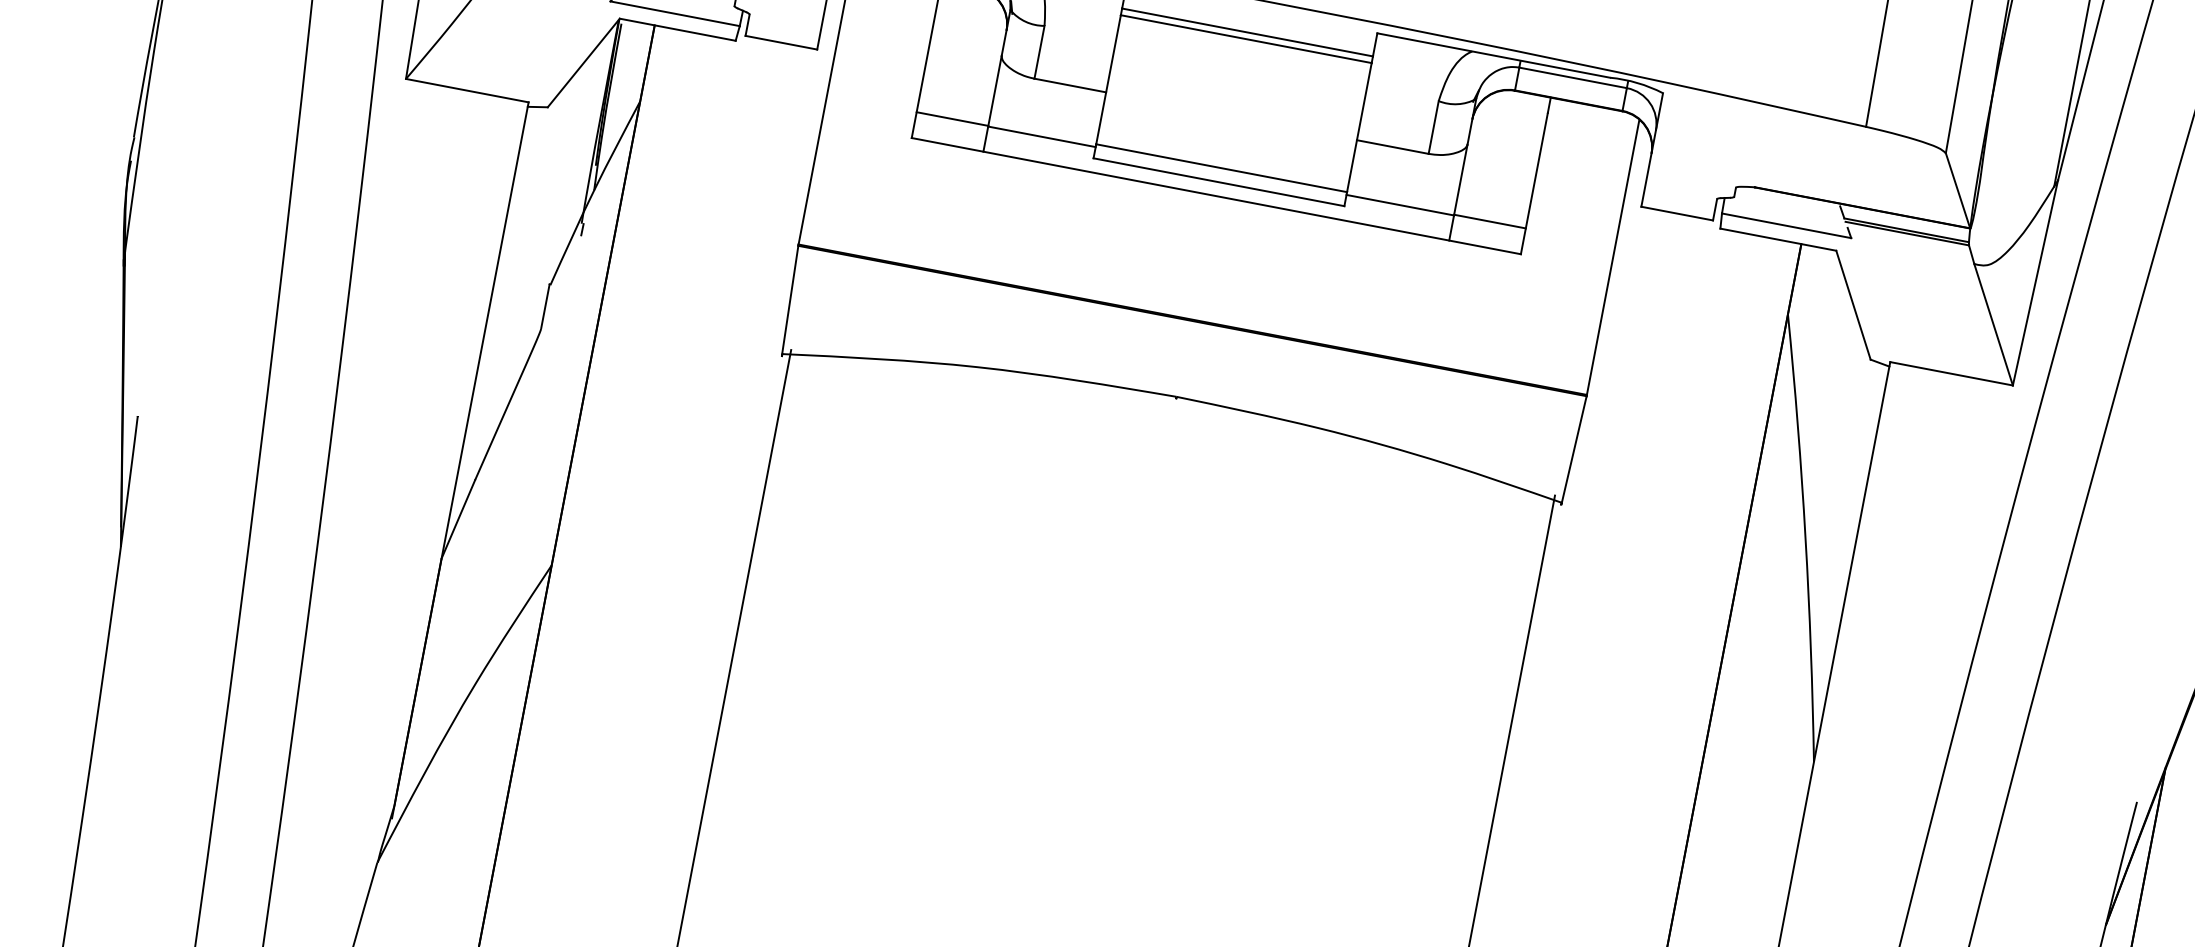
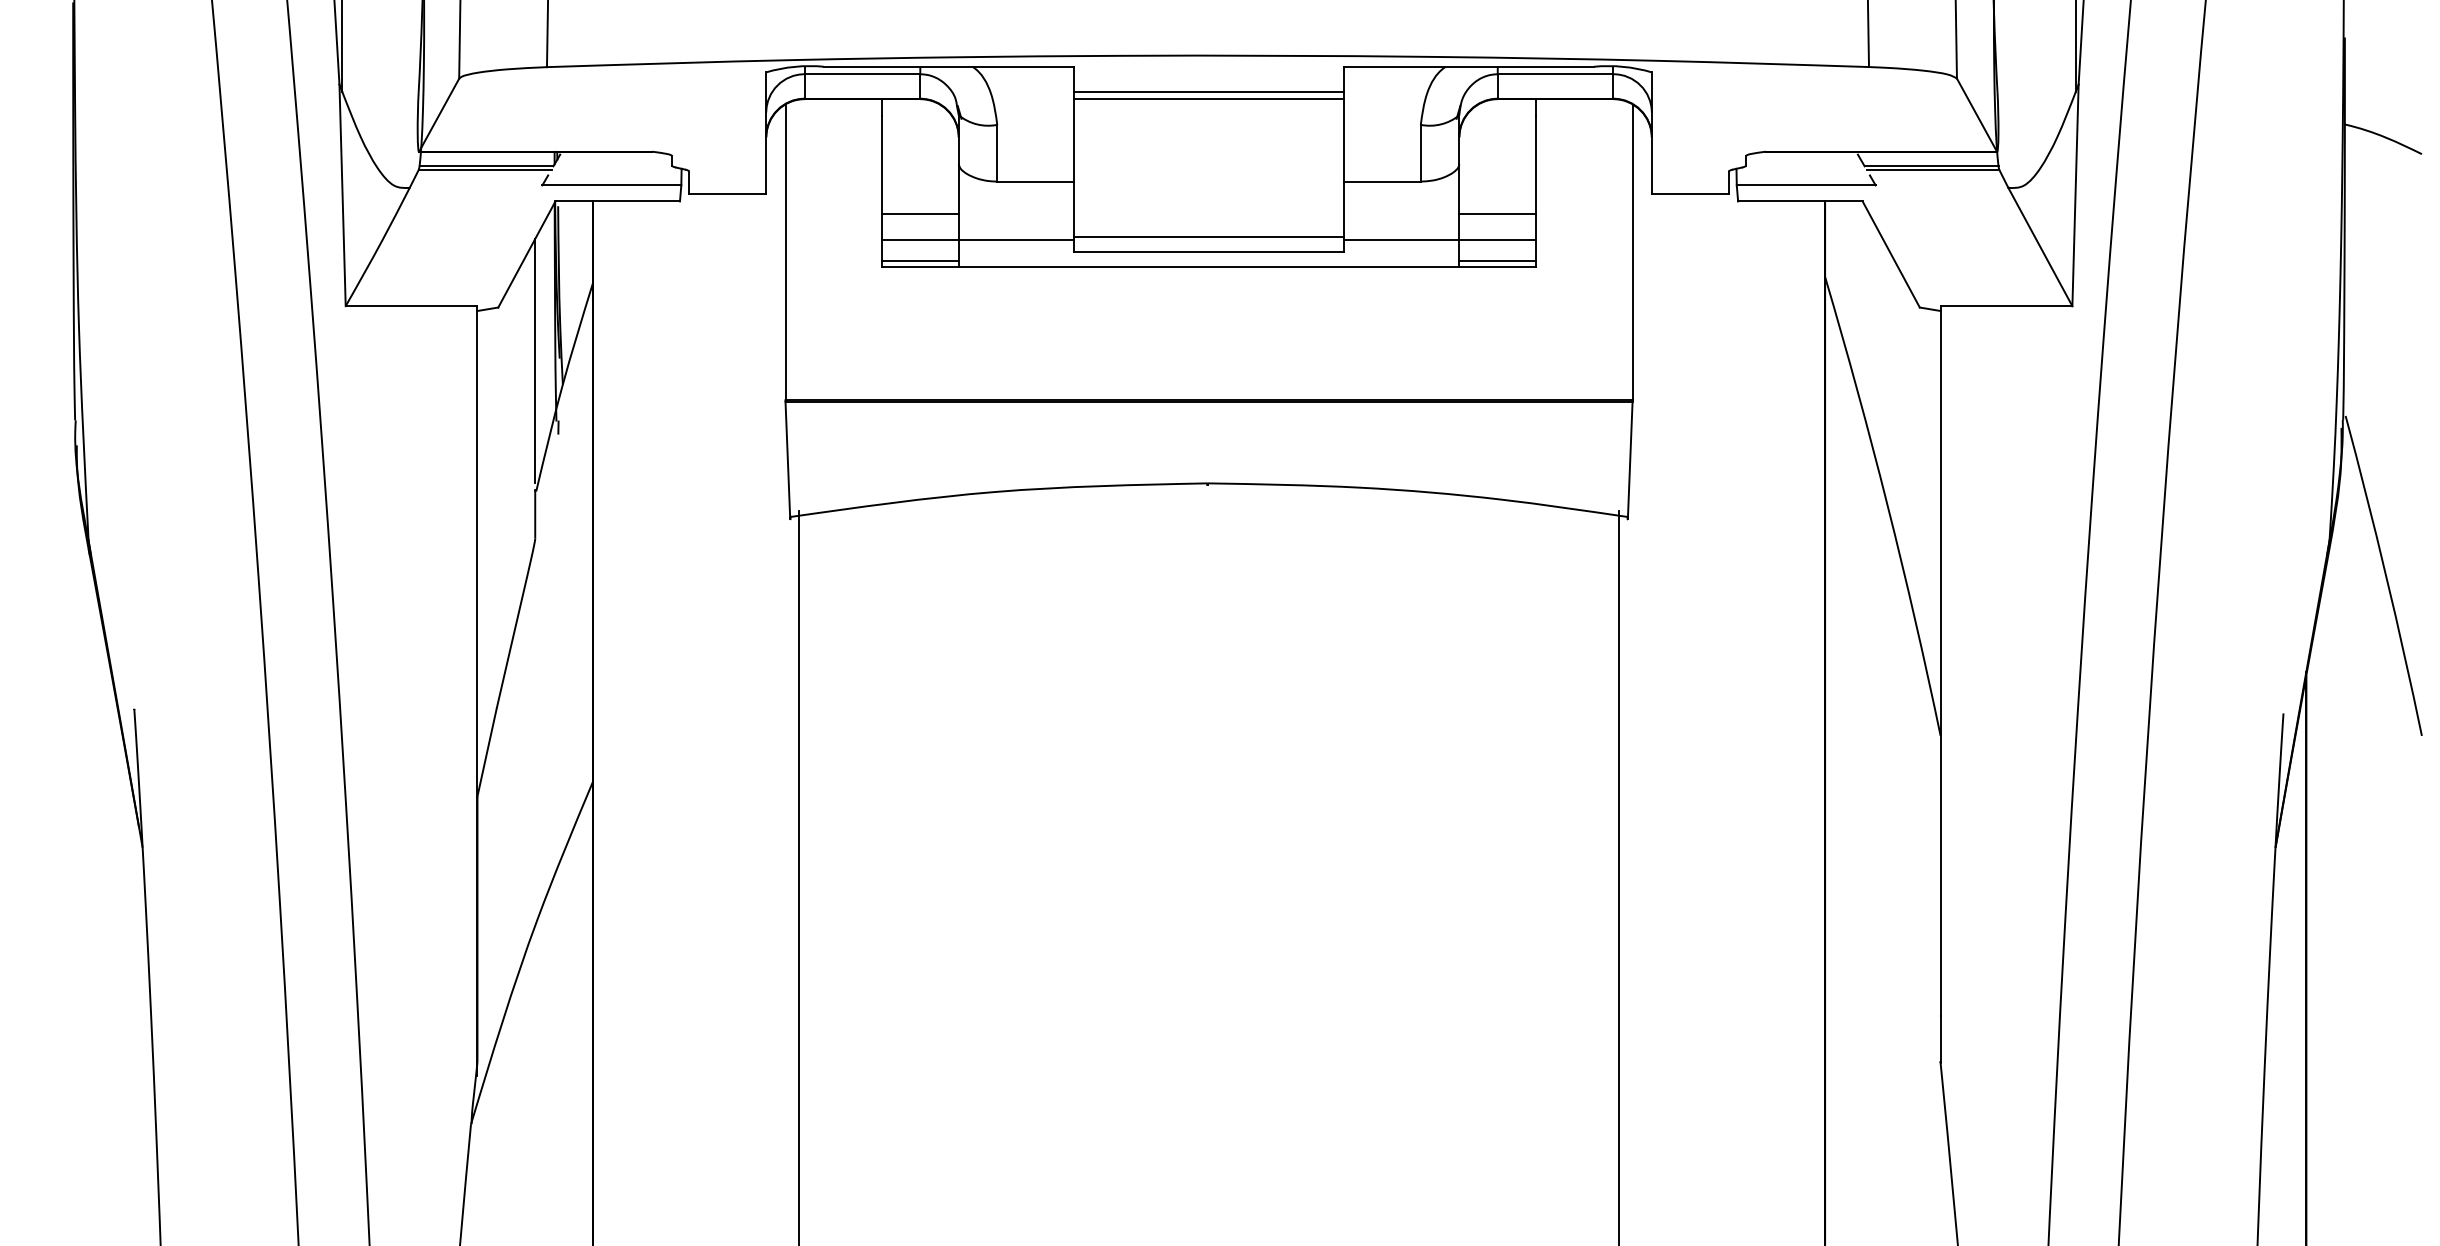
line: (956, 94) -> (919, 213), added
line: (947, 139) -> (919, 261), added
line: (572, 163) -> (535, 360), added
line: (1494, 197) -> (1497, 213), added
line: (1485, 241) -> (1497, 261), added

